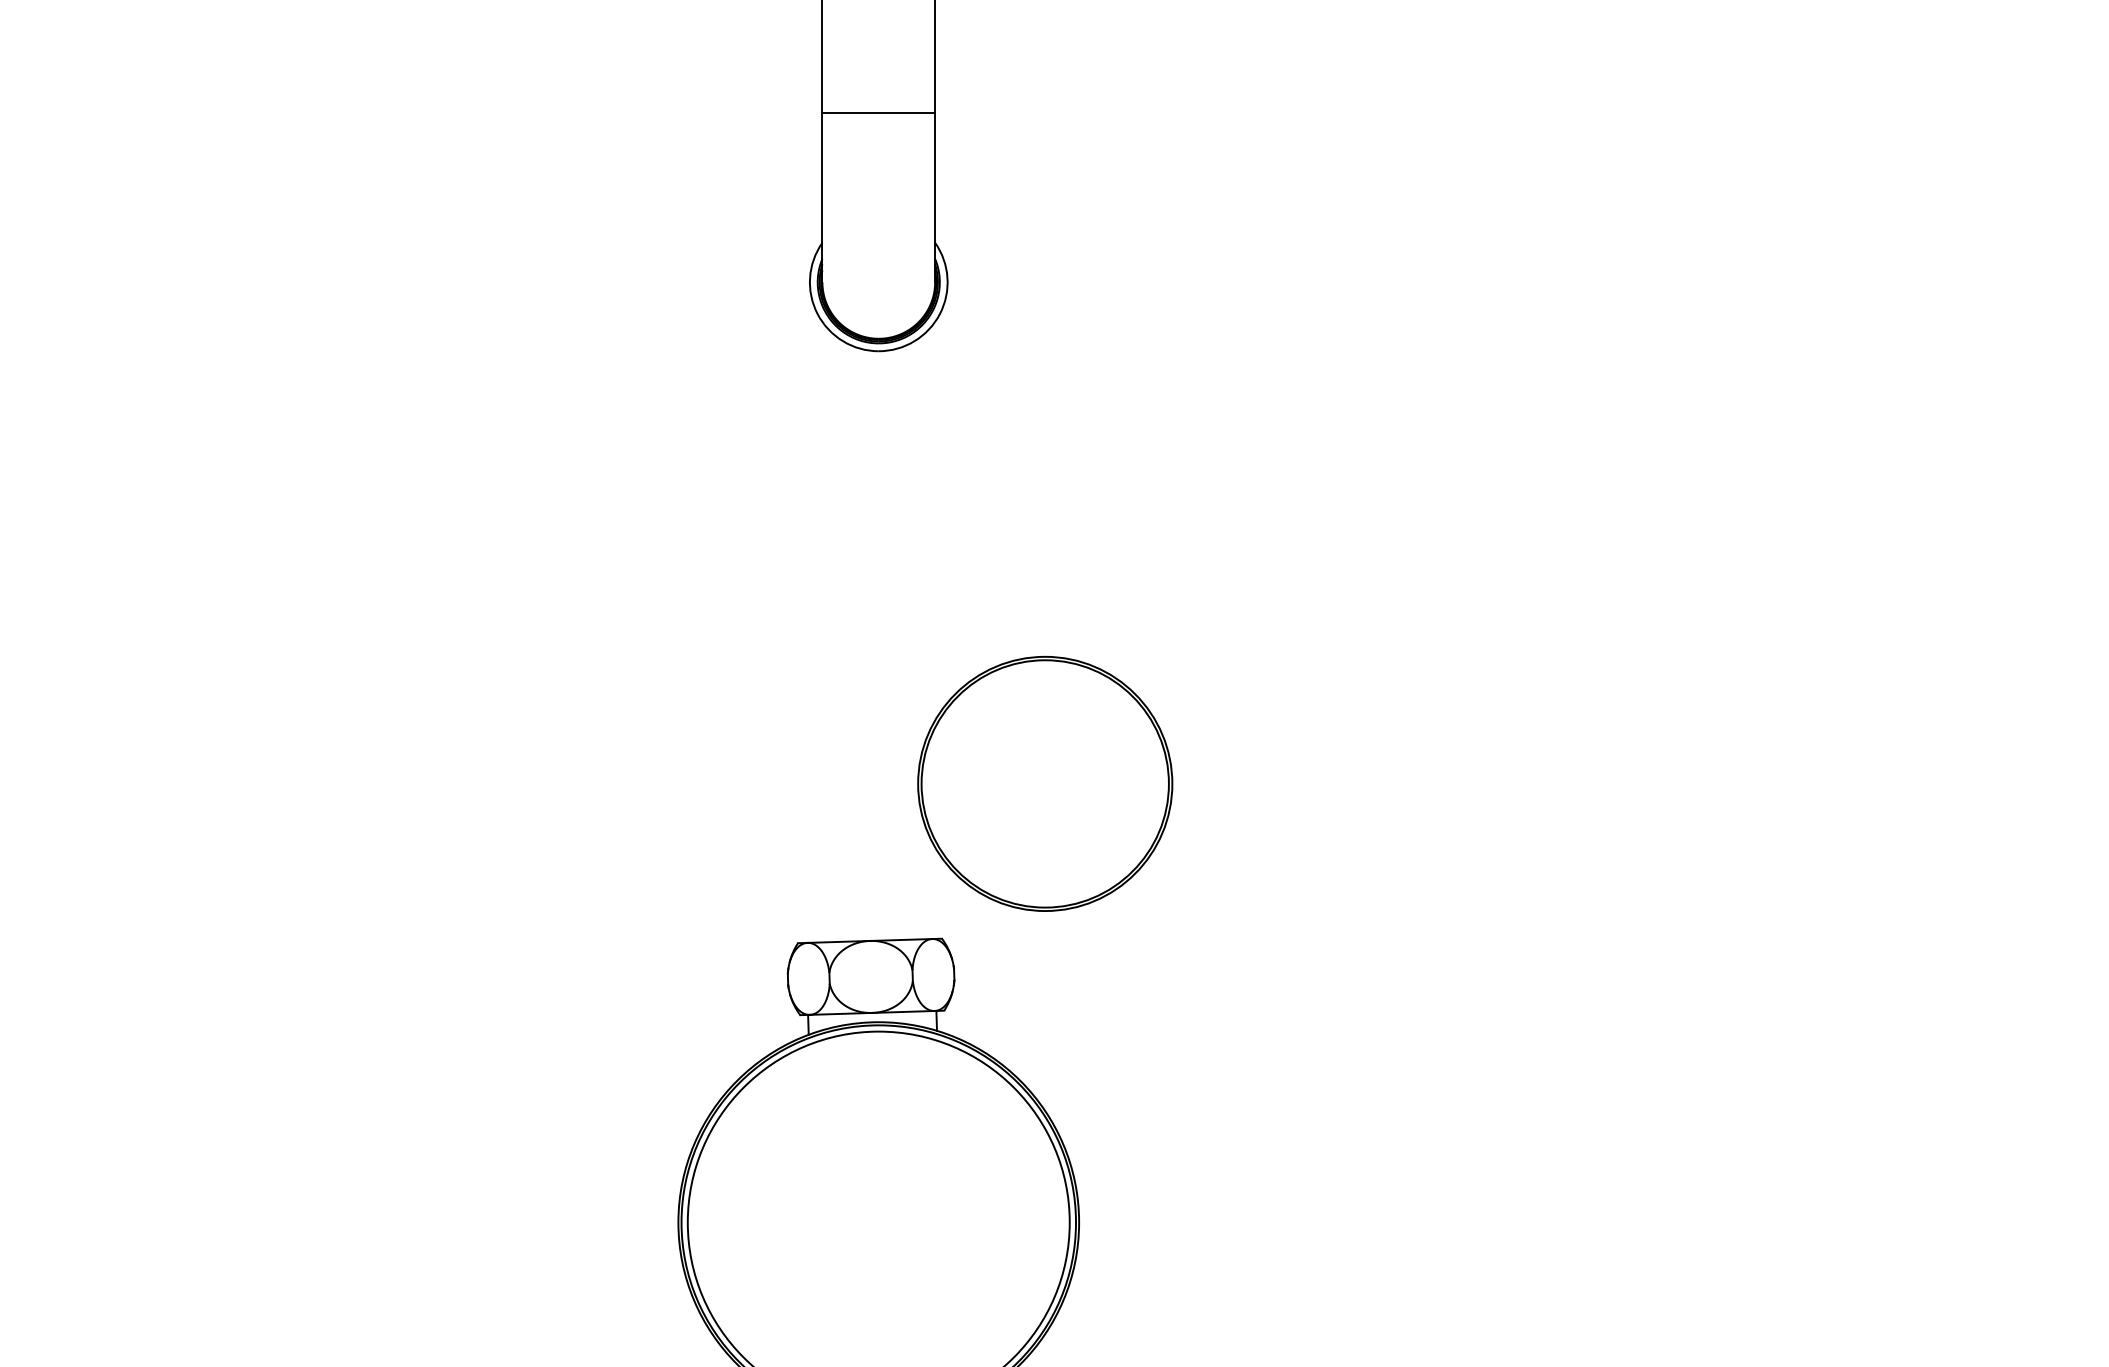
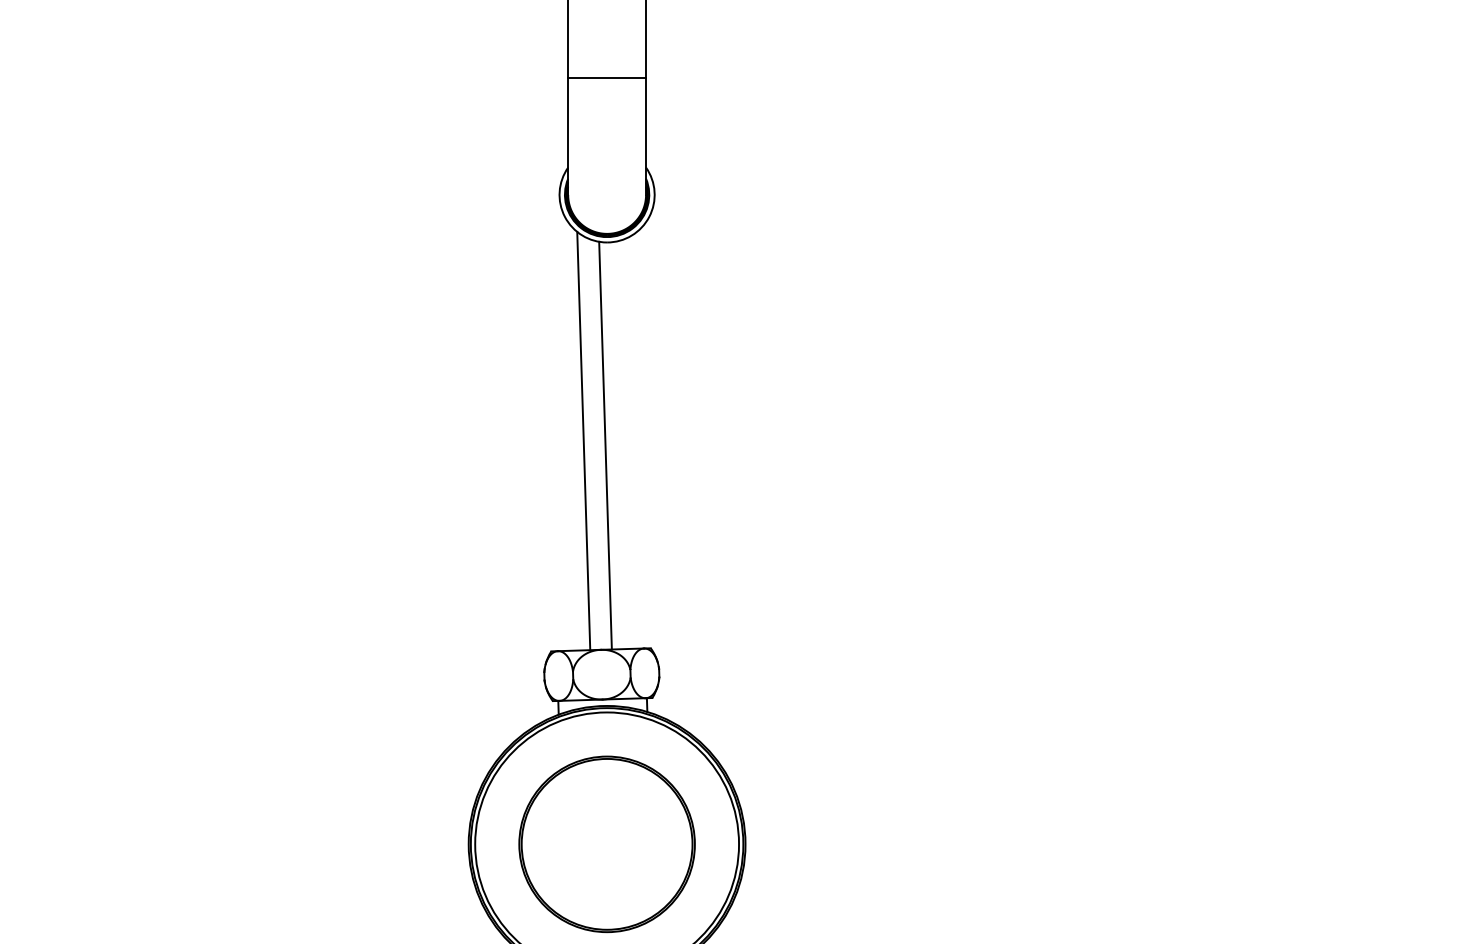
line: (844, 637) -> (583, 440), added
line: (876, 645) -> (605, 445), added
part: (1044, 784) -> (606, 844), moved

